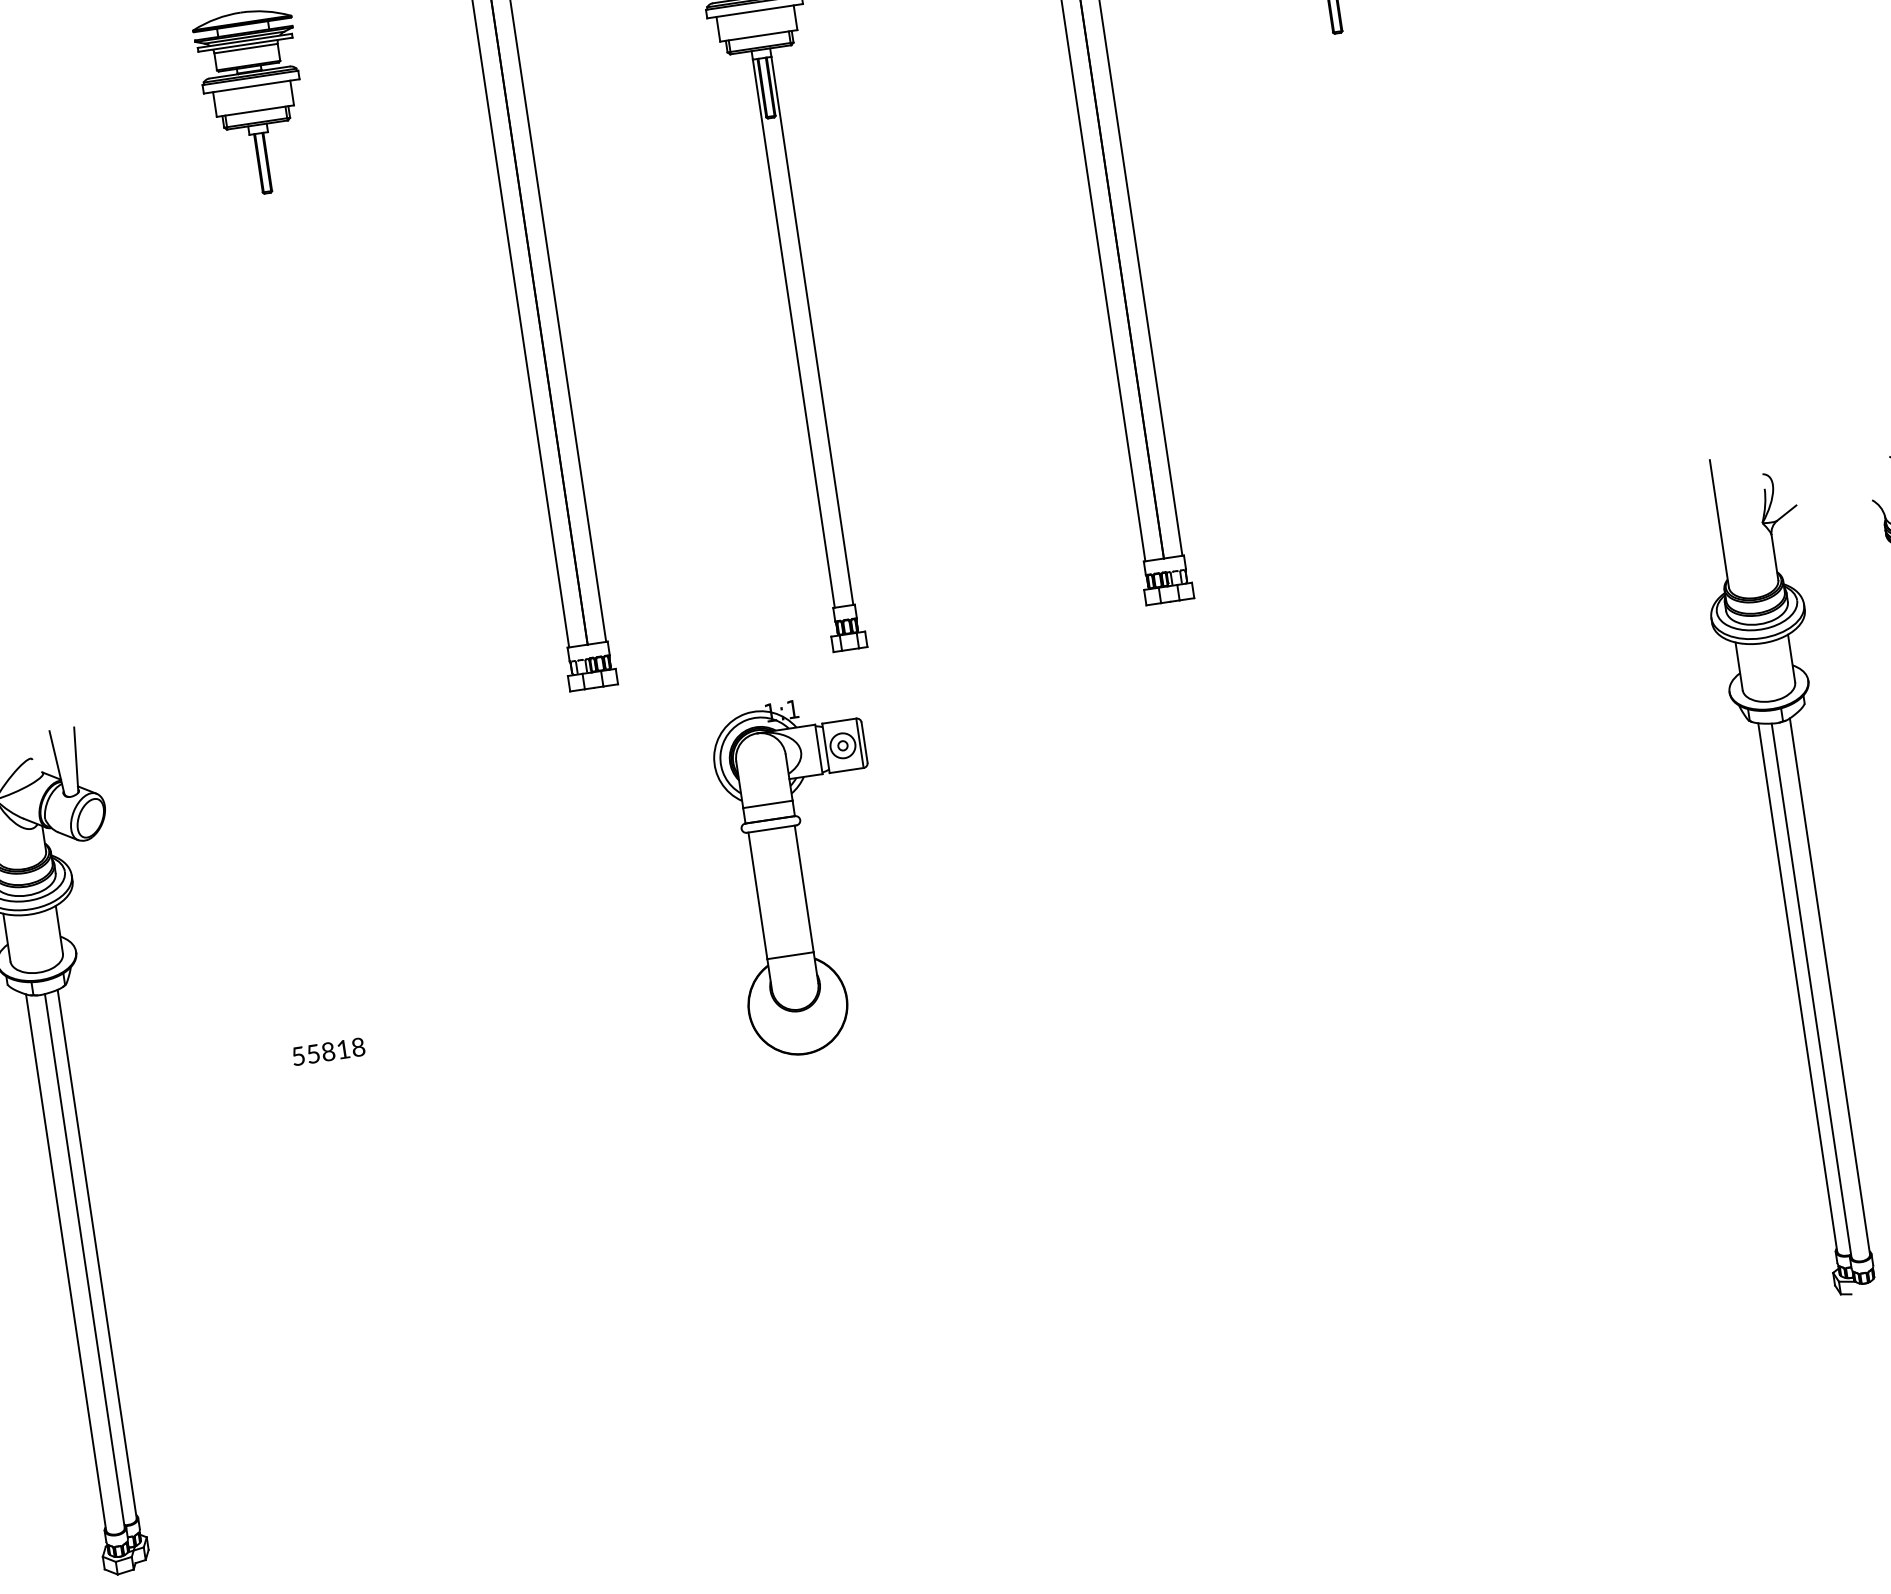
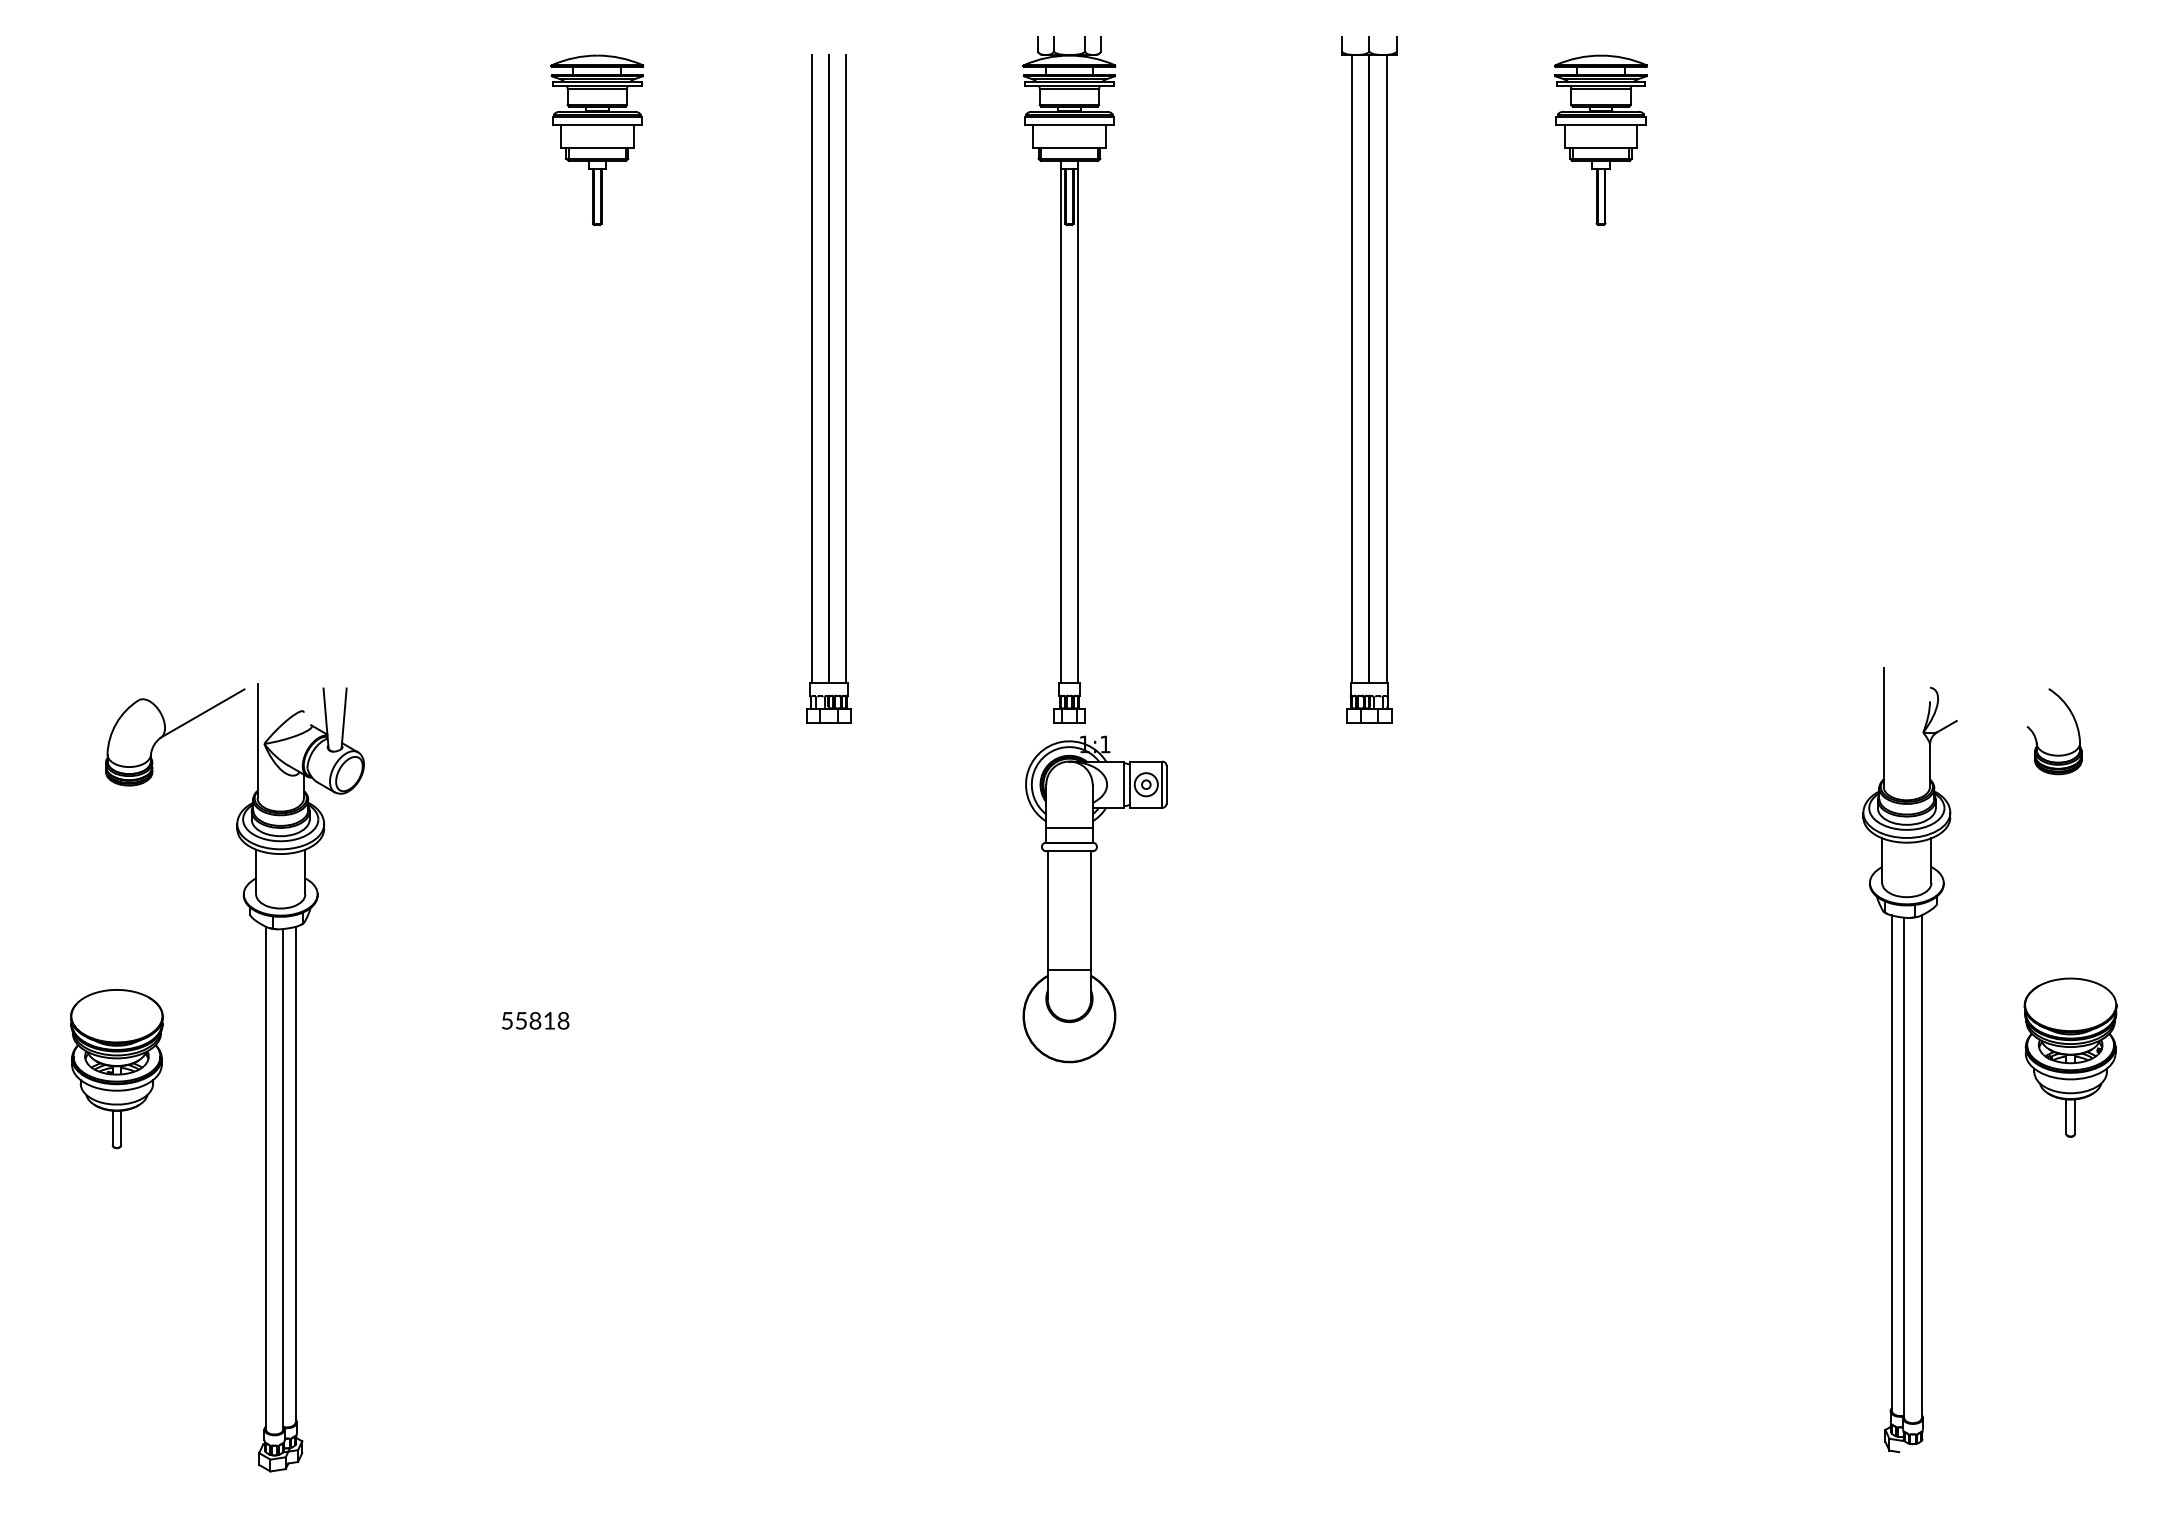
part: (805, 876) -> (1094, 899), moved

